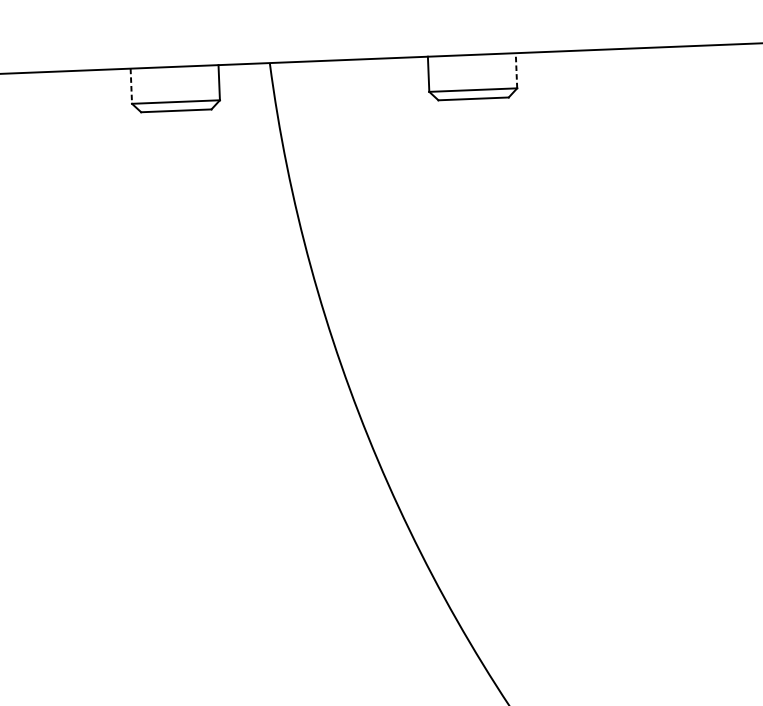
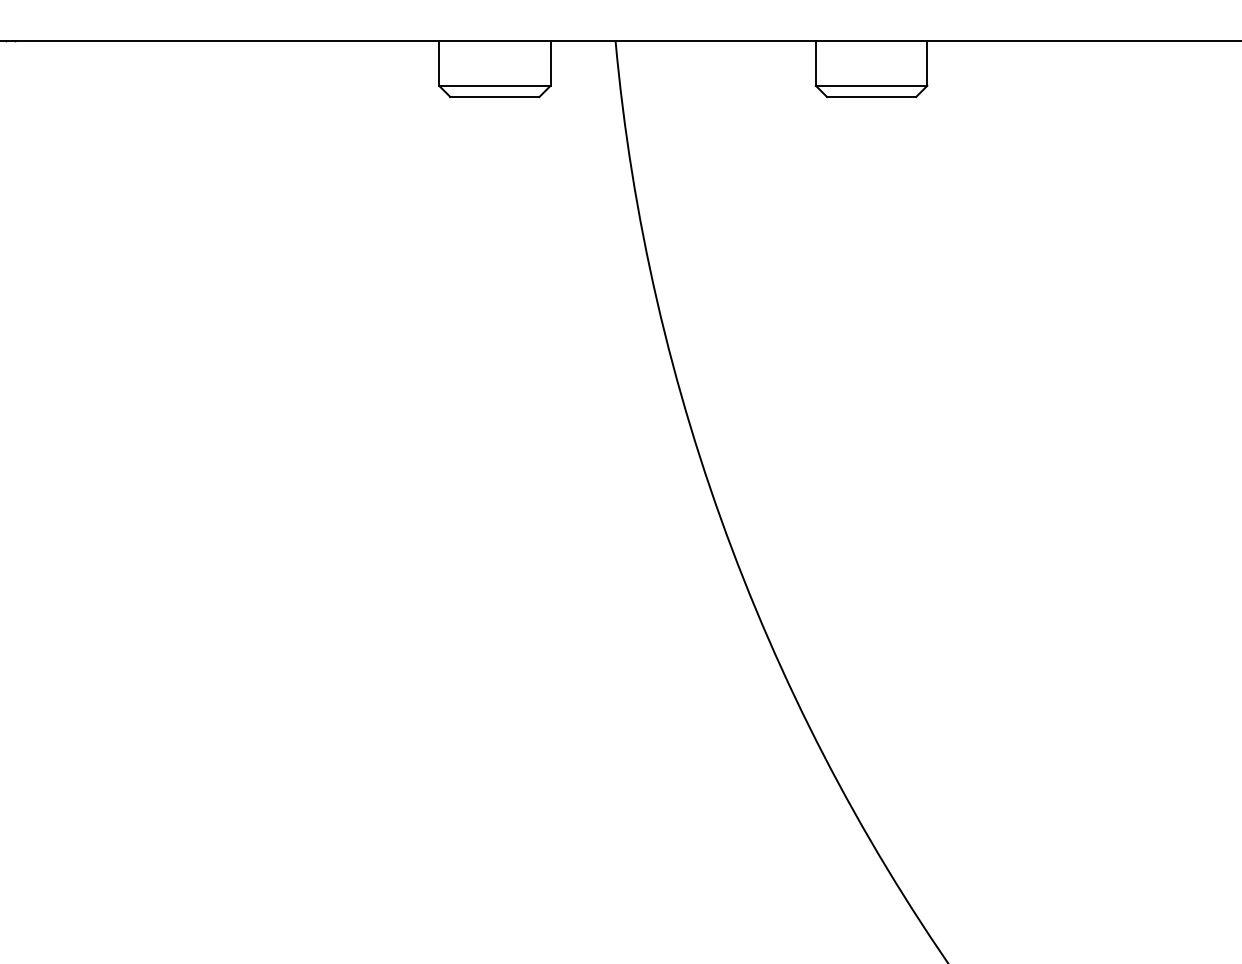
line: (516, 70) -> (927, 63), dashed -> solid
line: (131, 86) -> (439, 64), dashed -> solid

